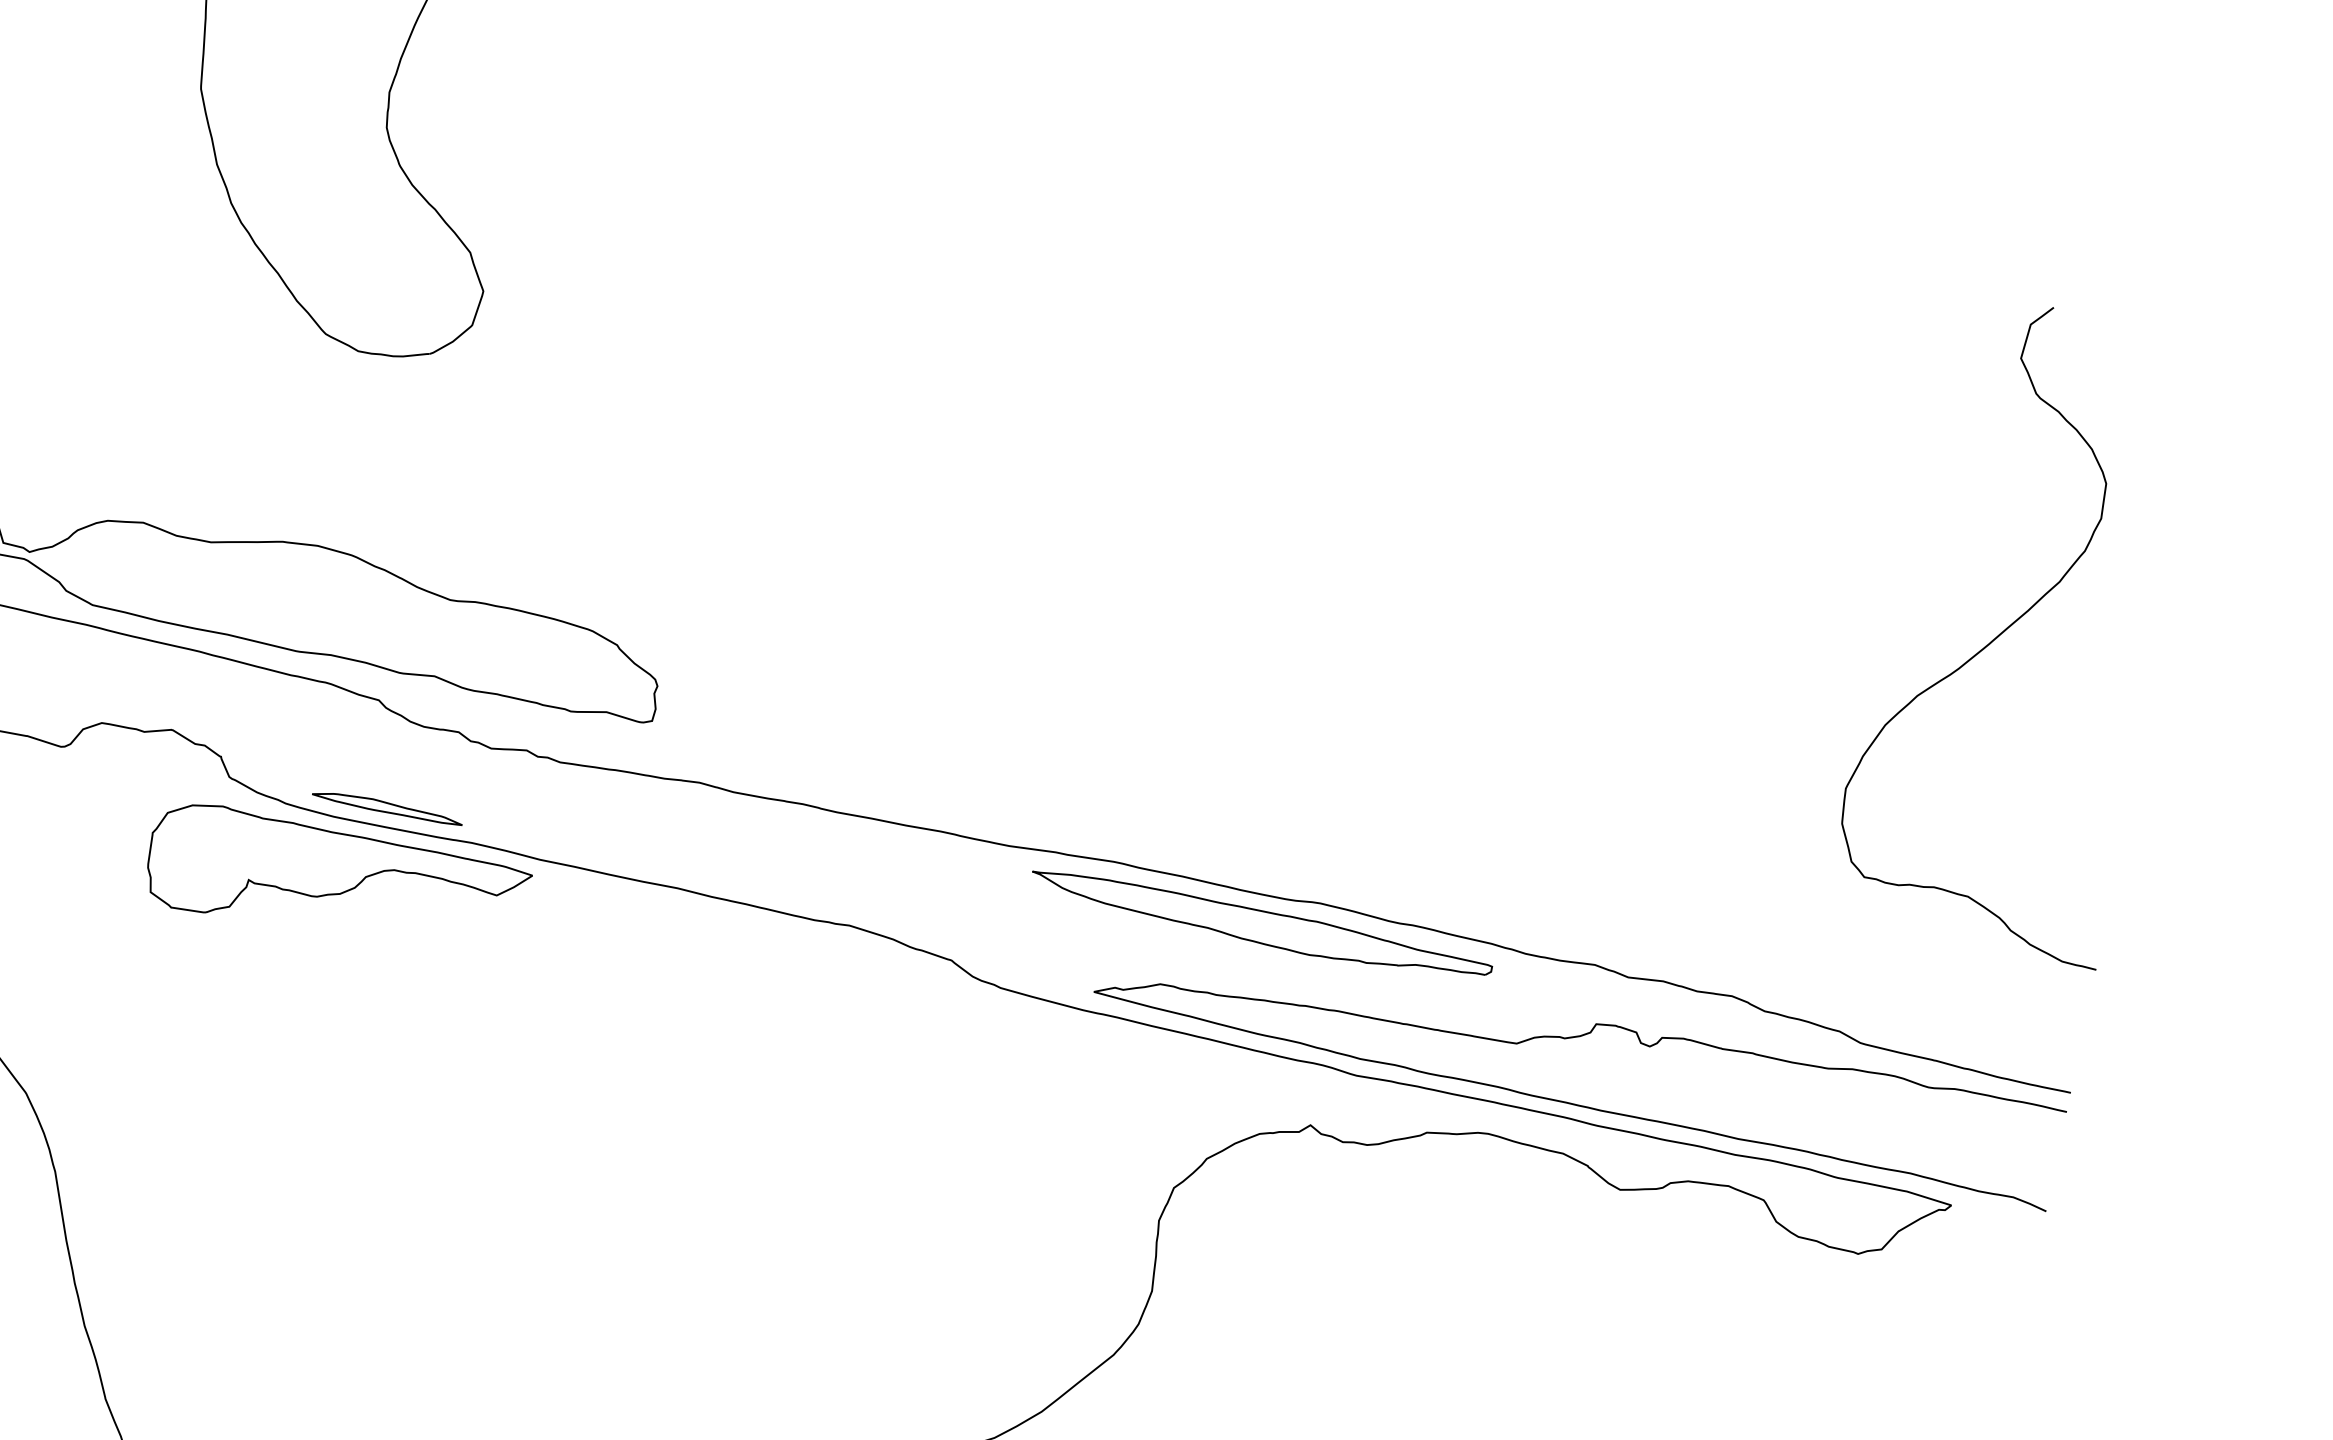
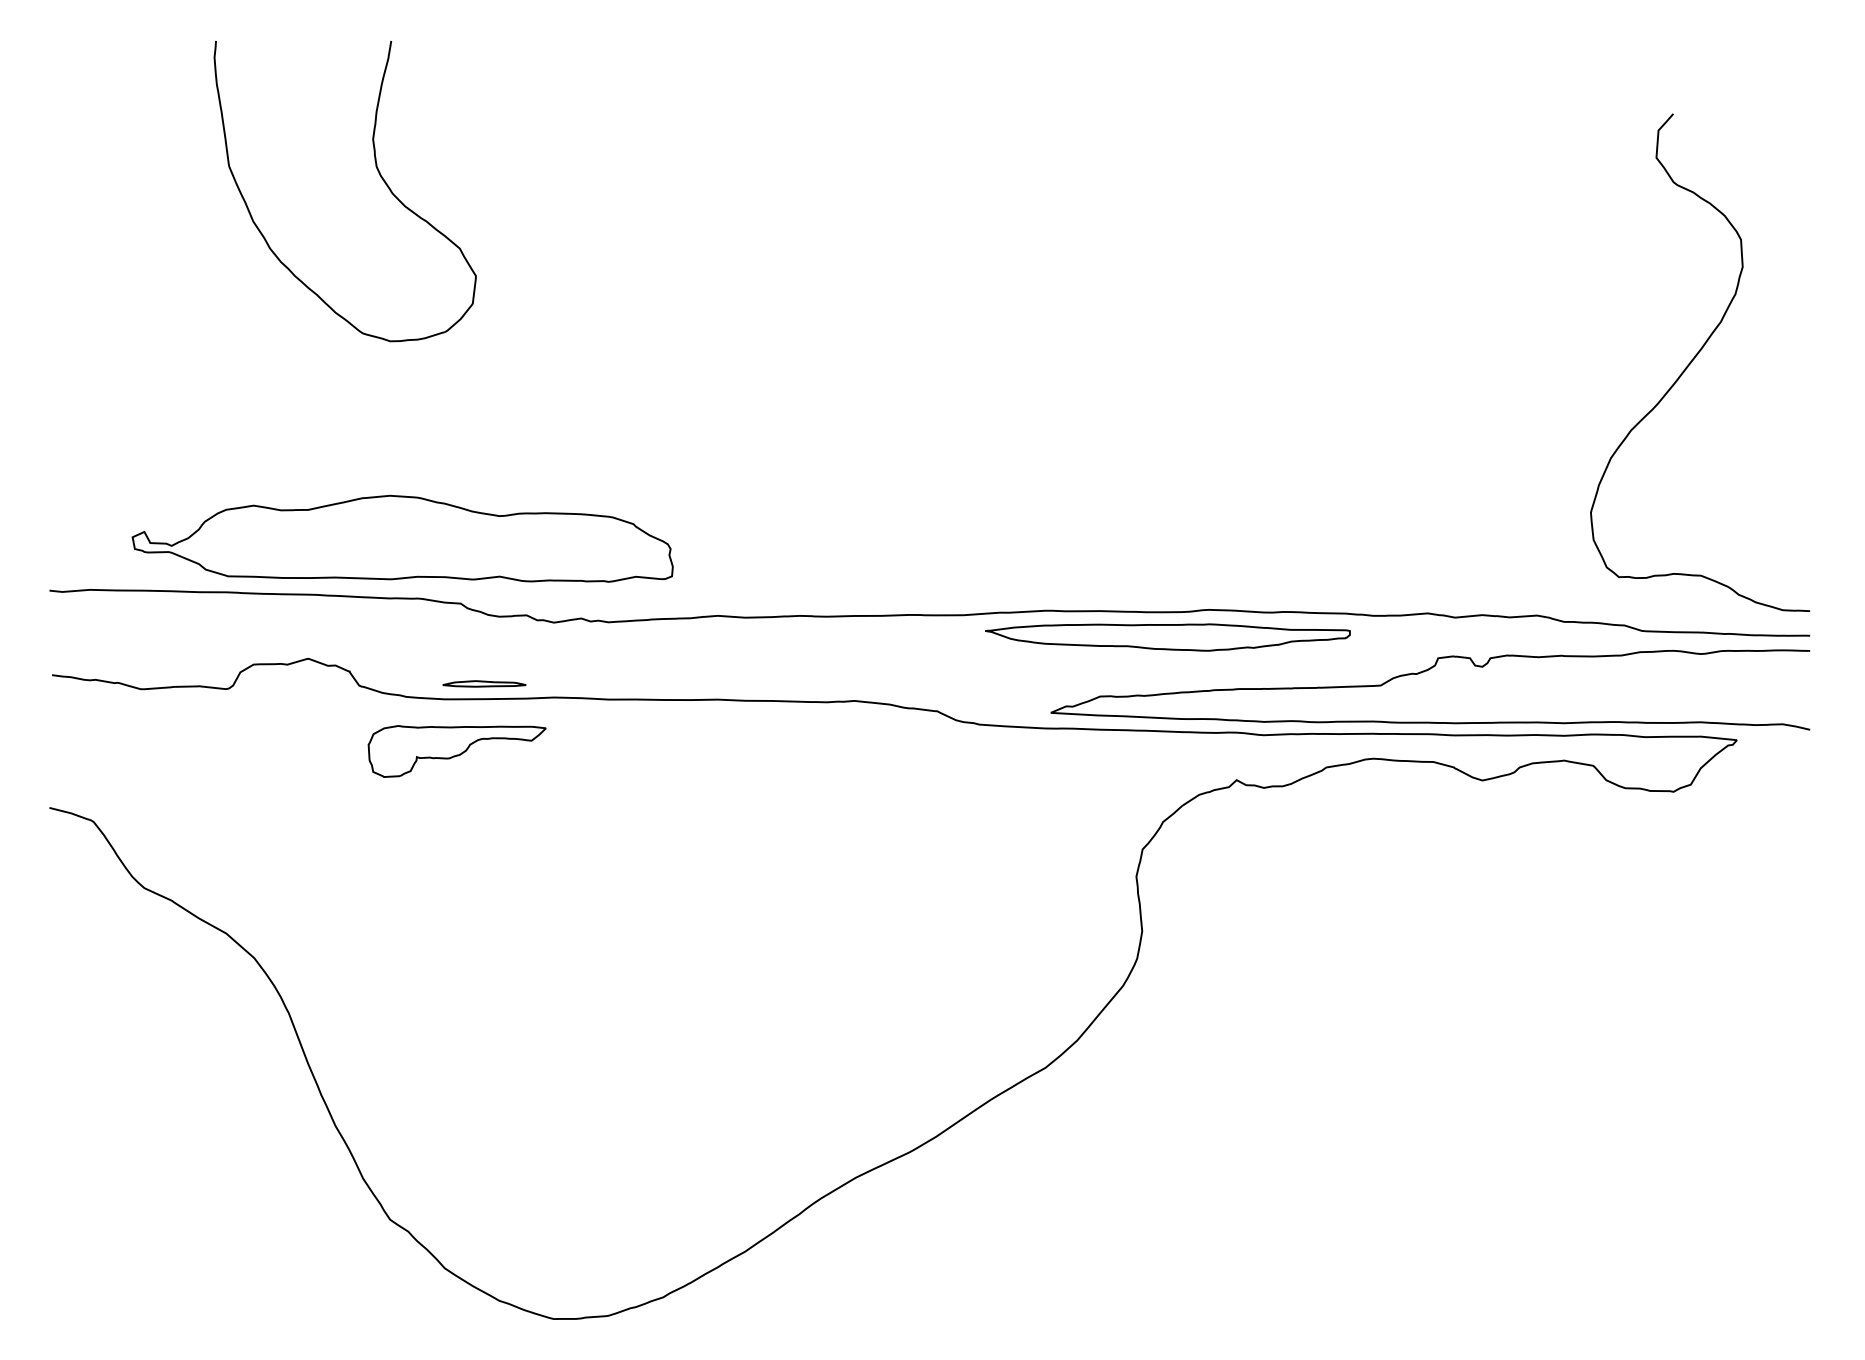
curve: (2017, 621) -> (1695, 358), moved
part: (387, 807) -> (484, 683), size x0.7
part: (334, 885) -> (456, 751), size x0.6

